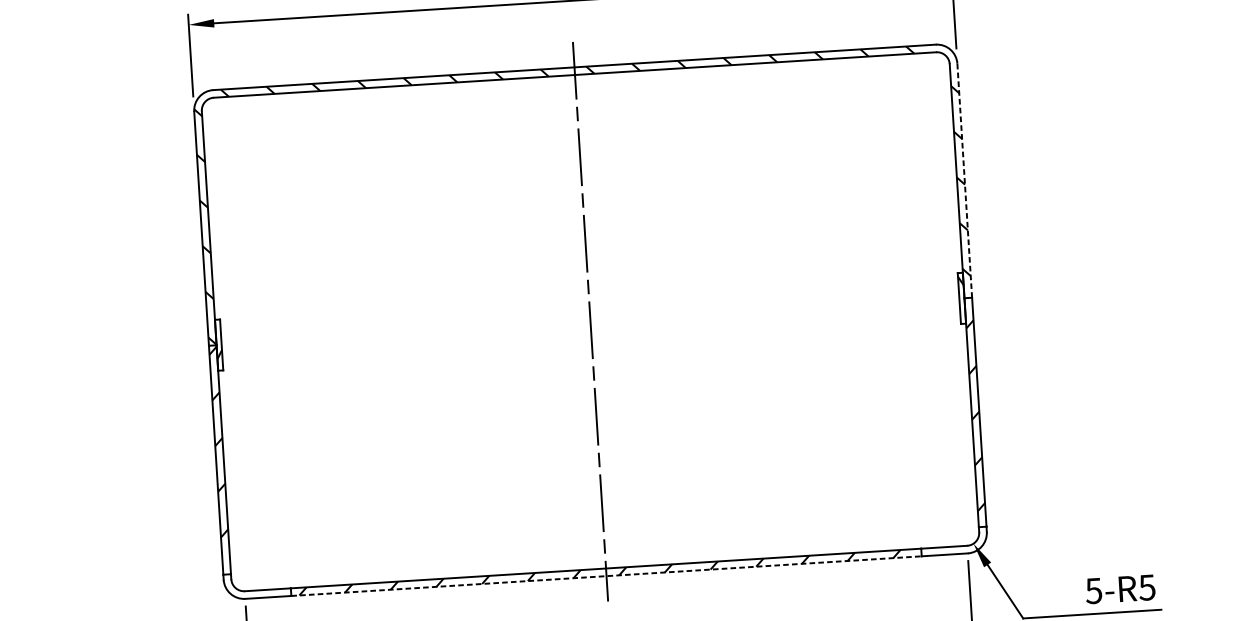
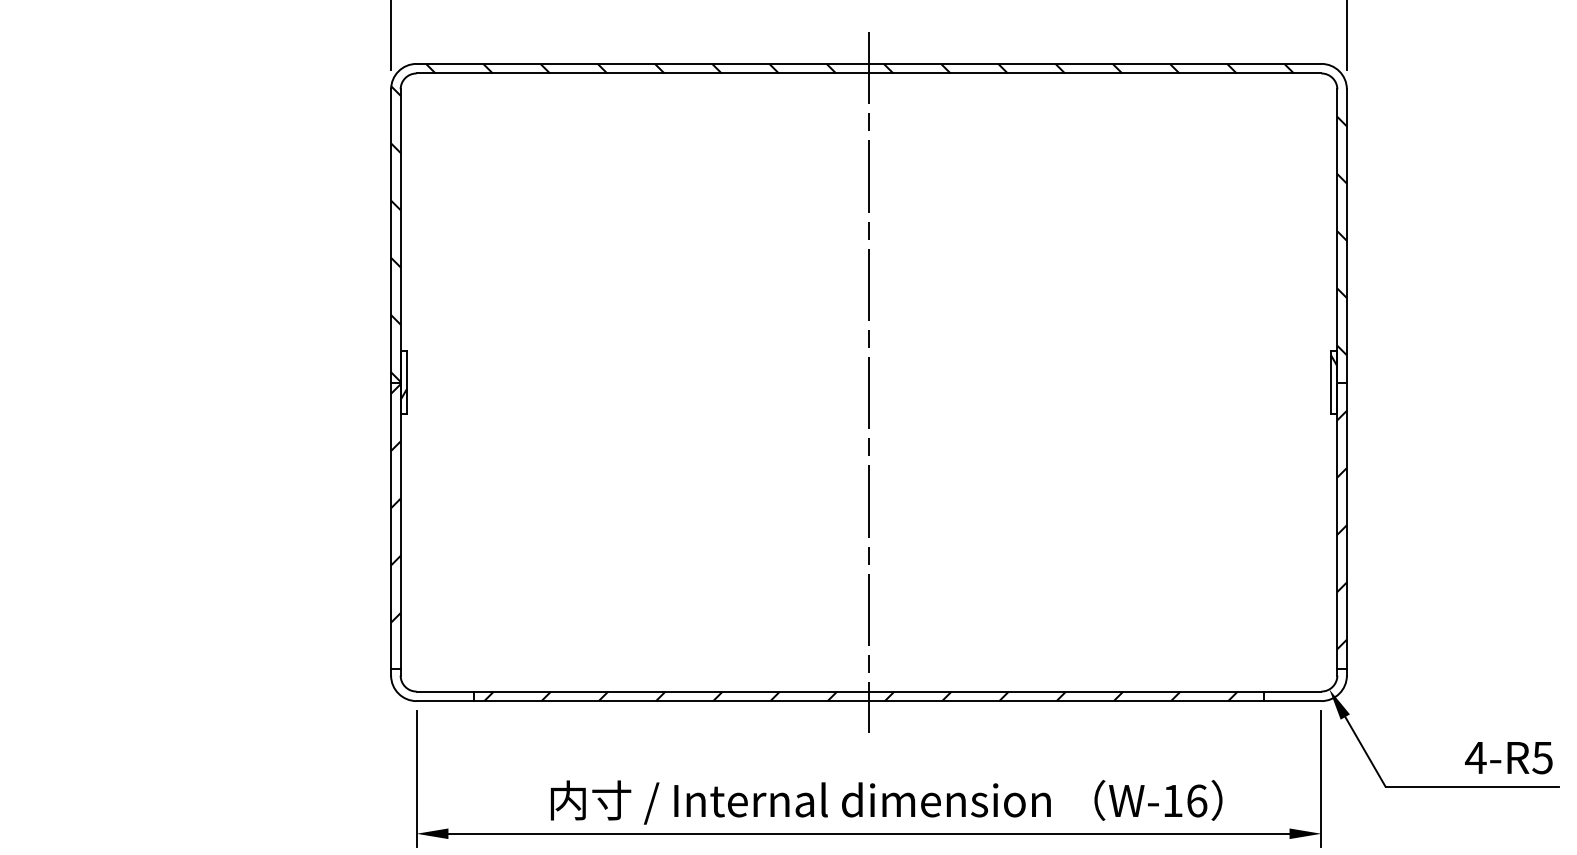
line: (964, 180) -> (1346, 235), dashed -> solid
line: (606, 576) -> (869, 701), dashed -> solid
text: (1093, 591) -> (1475, 758), 5-R5 -> 4-R5

